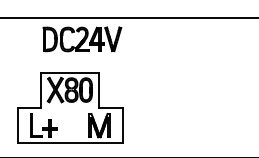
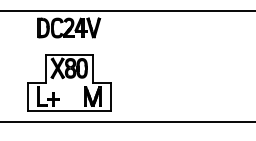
part: (70, 107) -> (69, 82), moved

